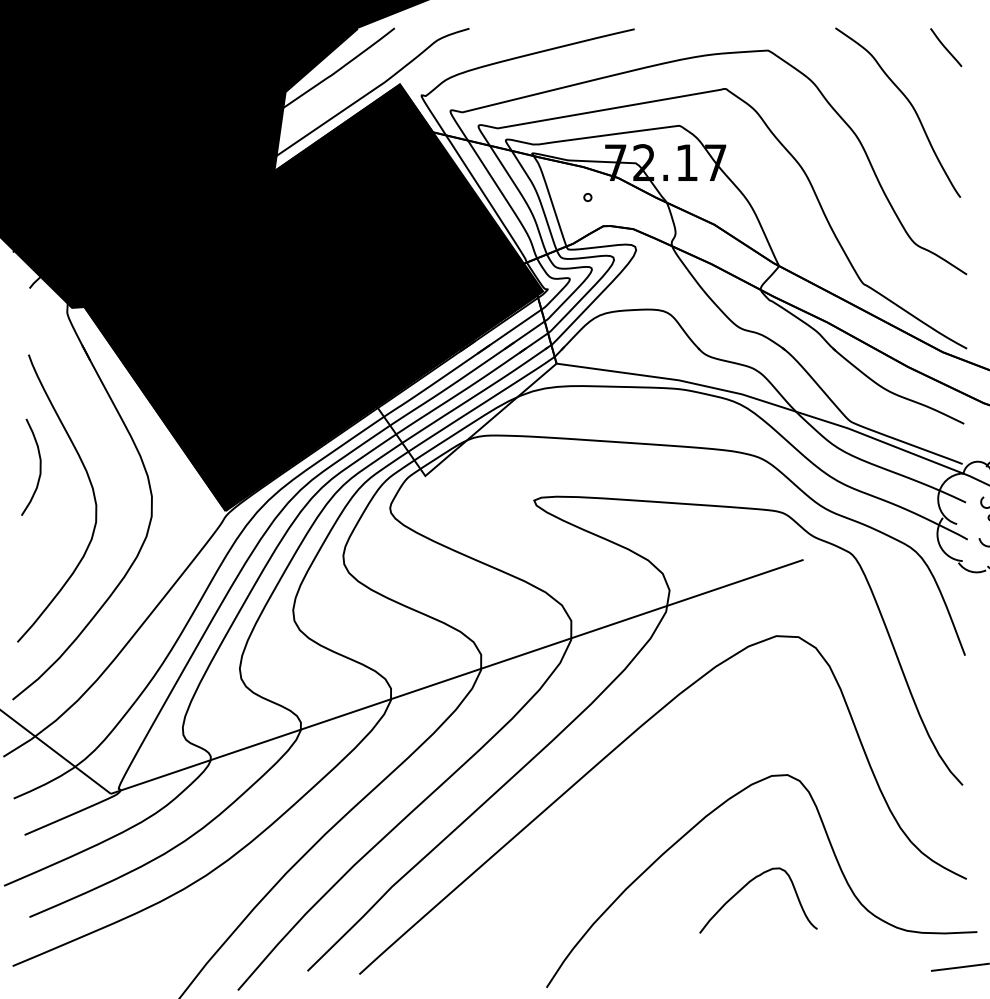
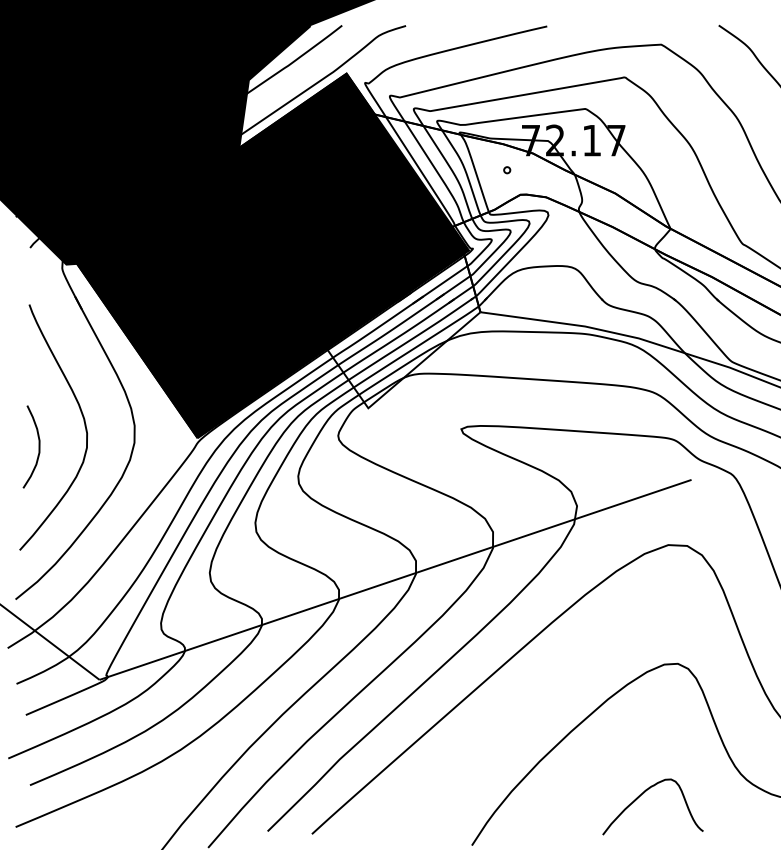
curve: (39, 466) -> (38, 446), moved
curve: (748, 884) -> (644, 793), moved

